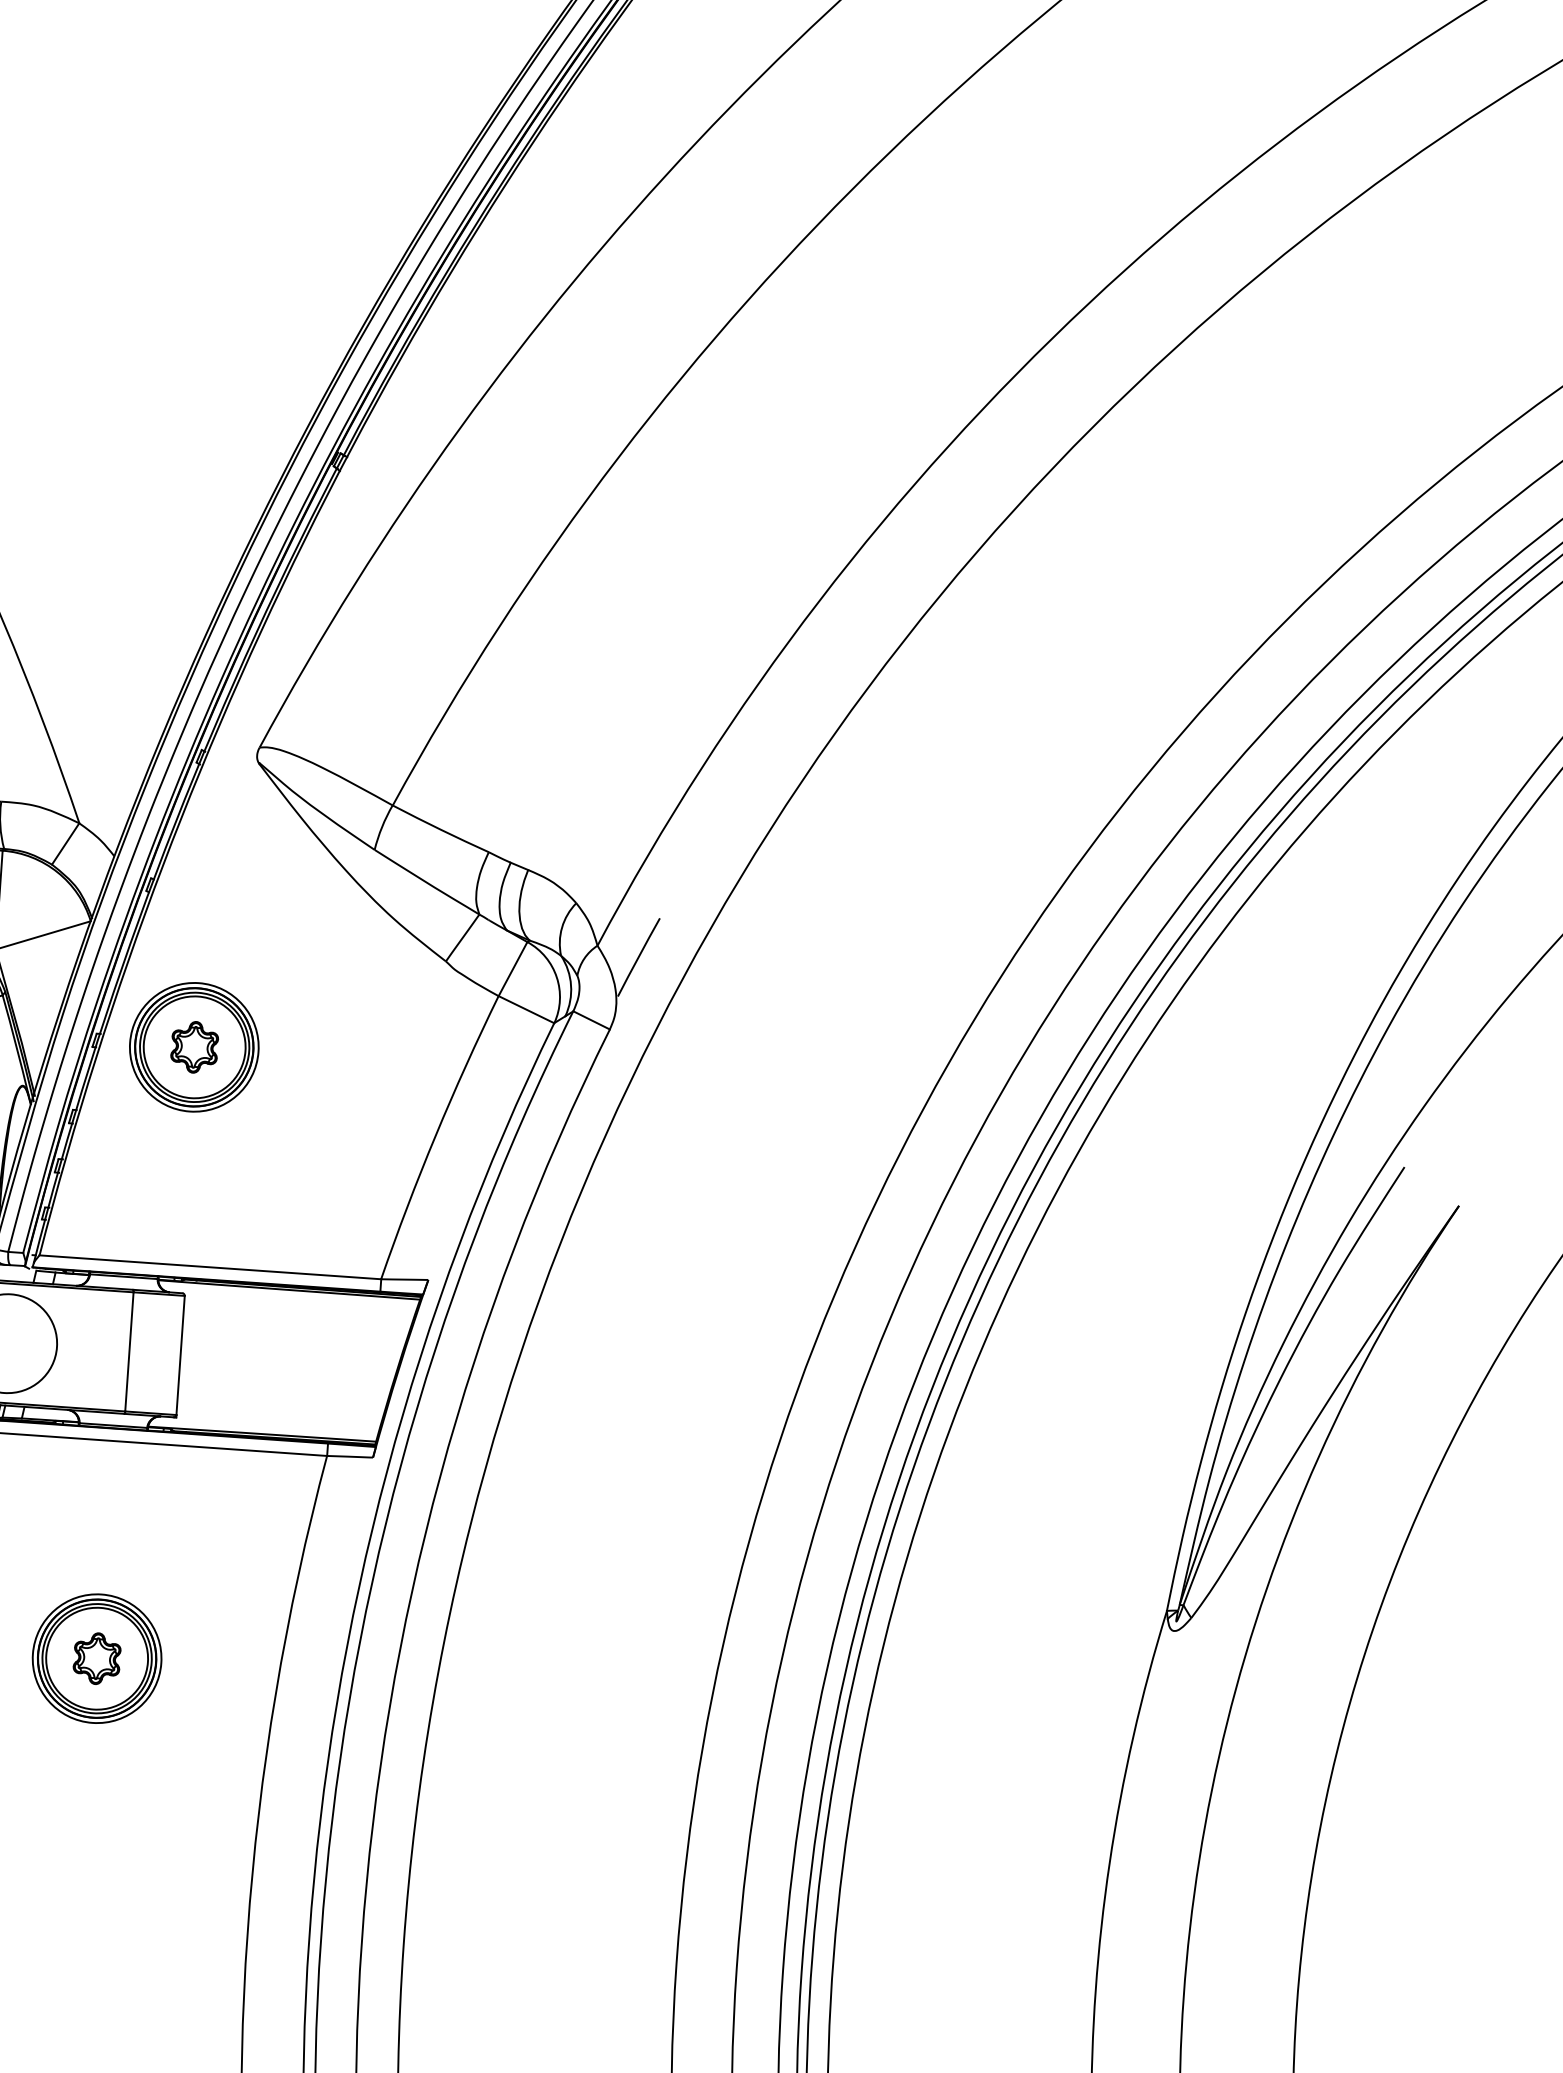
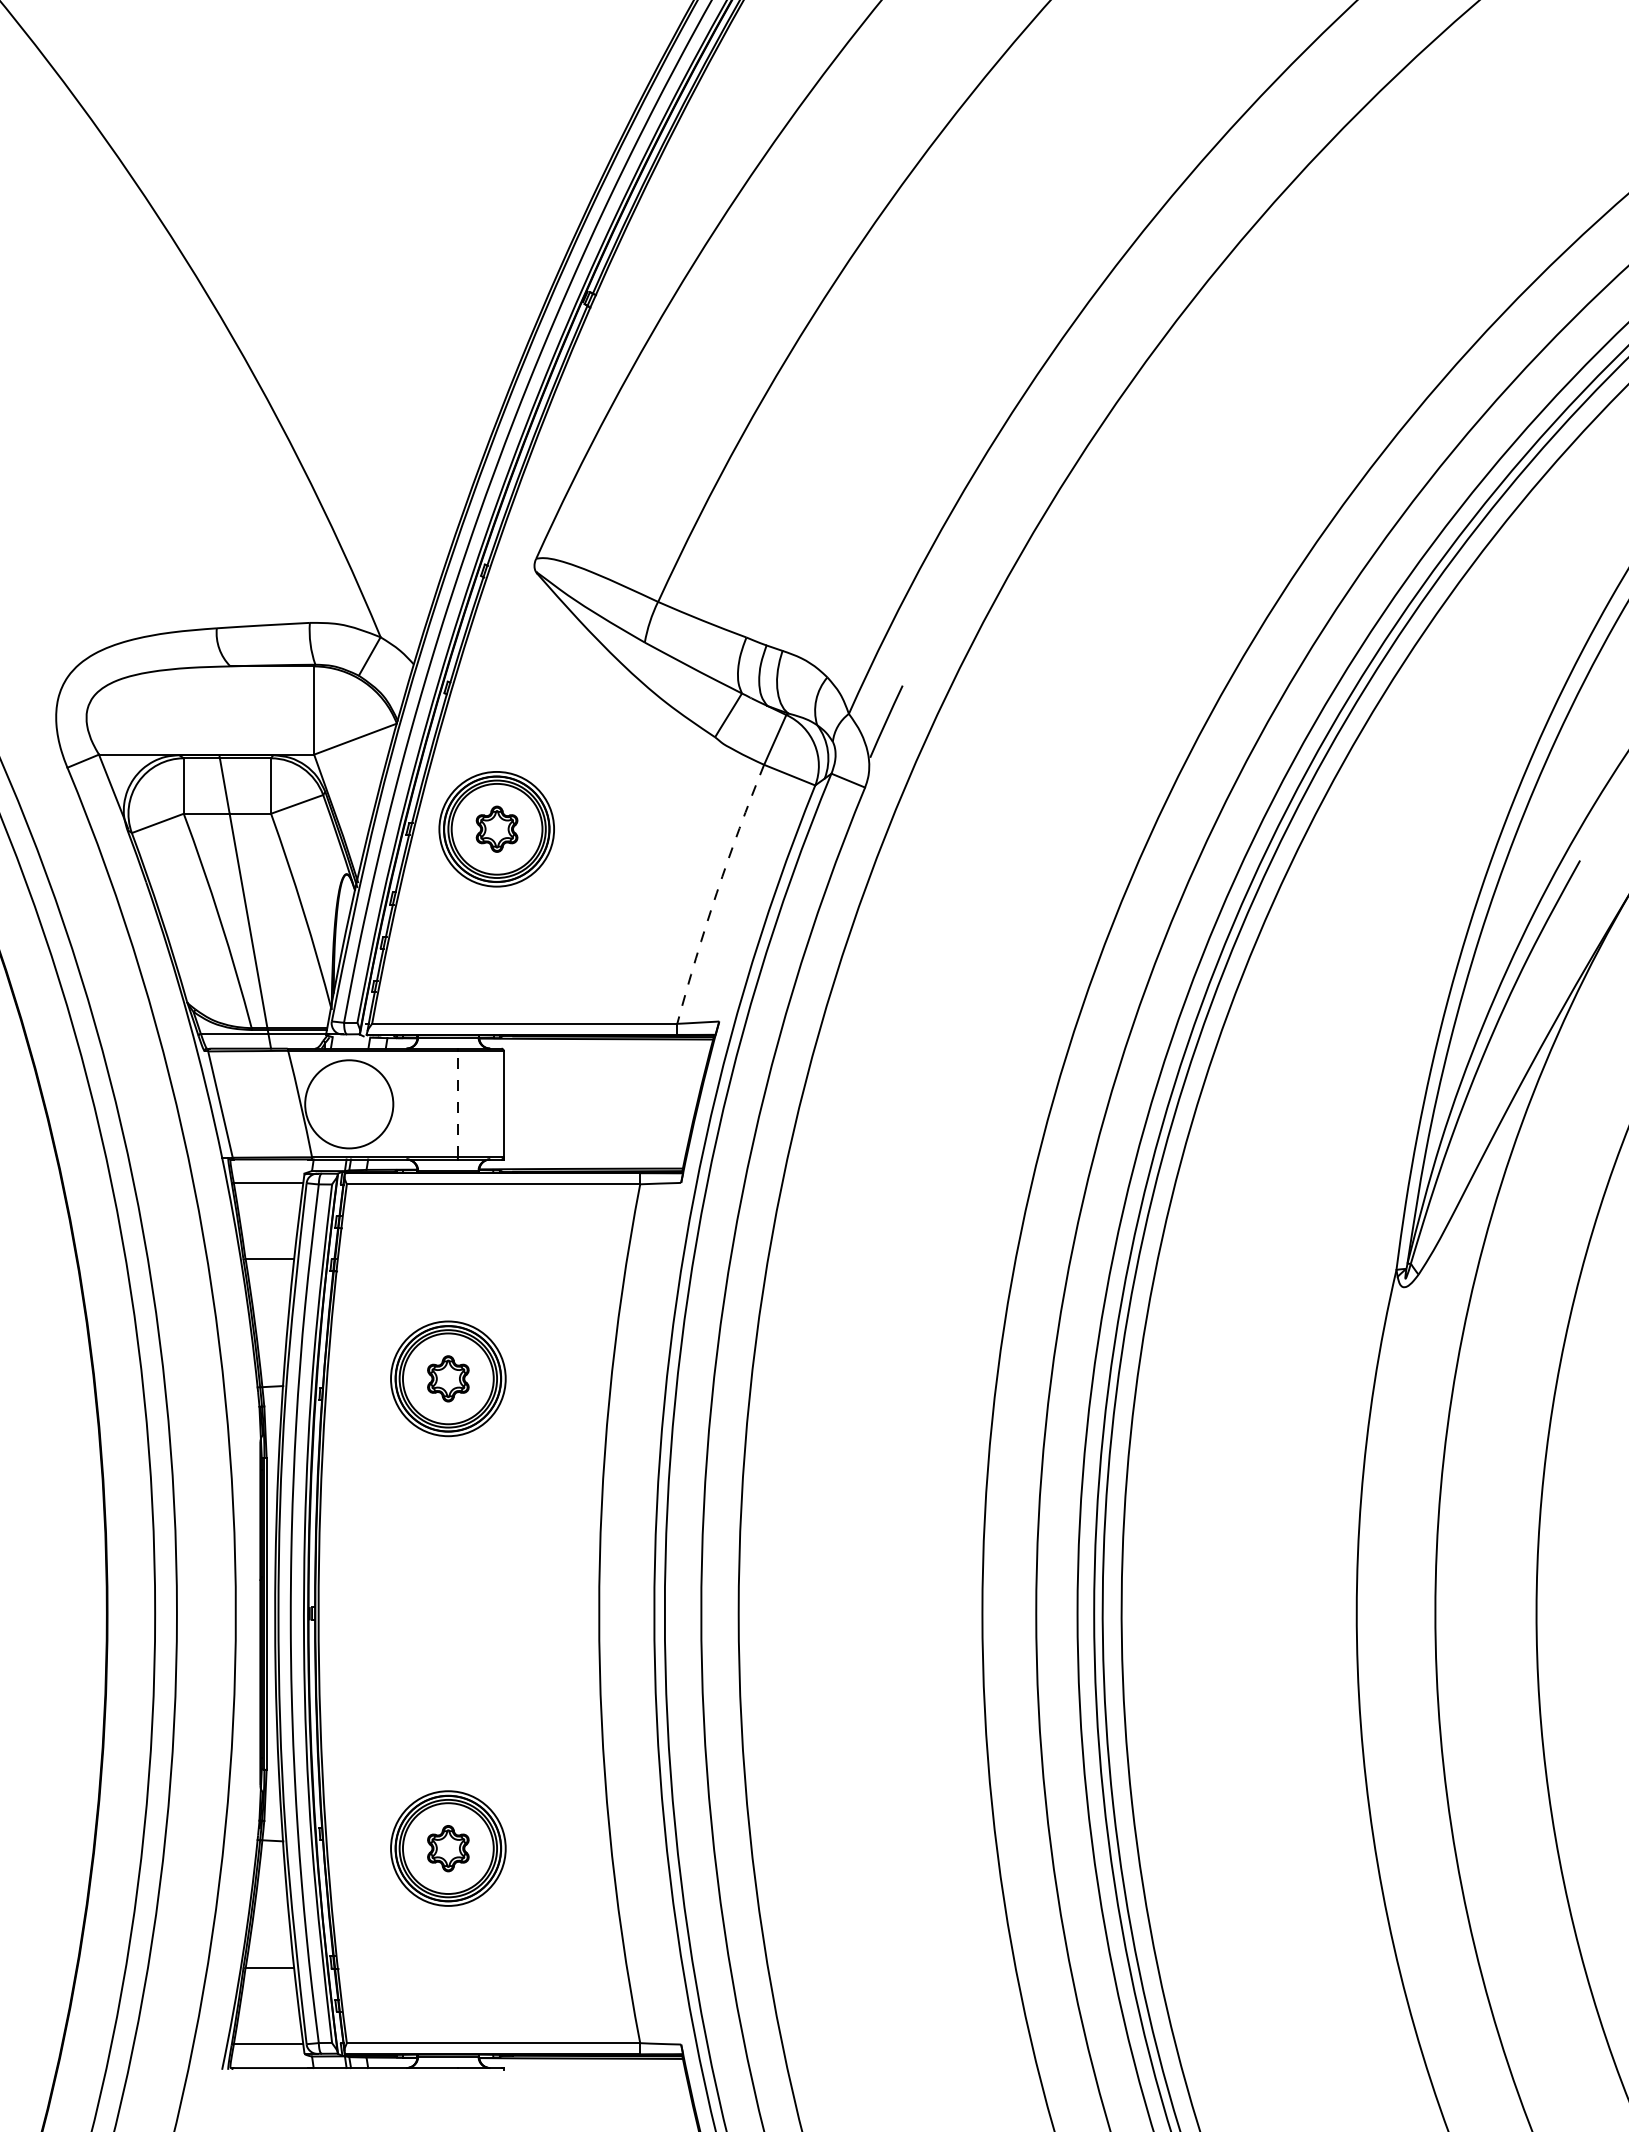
arc: (435, 1135) -> (716, 892), solid -> dashed
line: (130, 1351) -> (458, 1103), solid -> dashed

